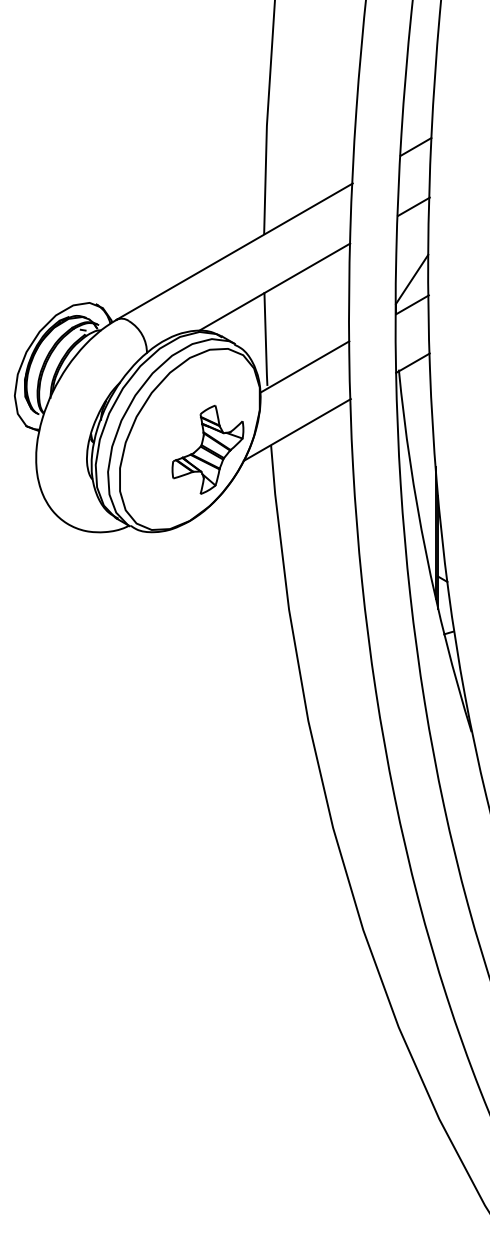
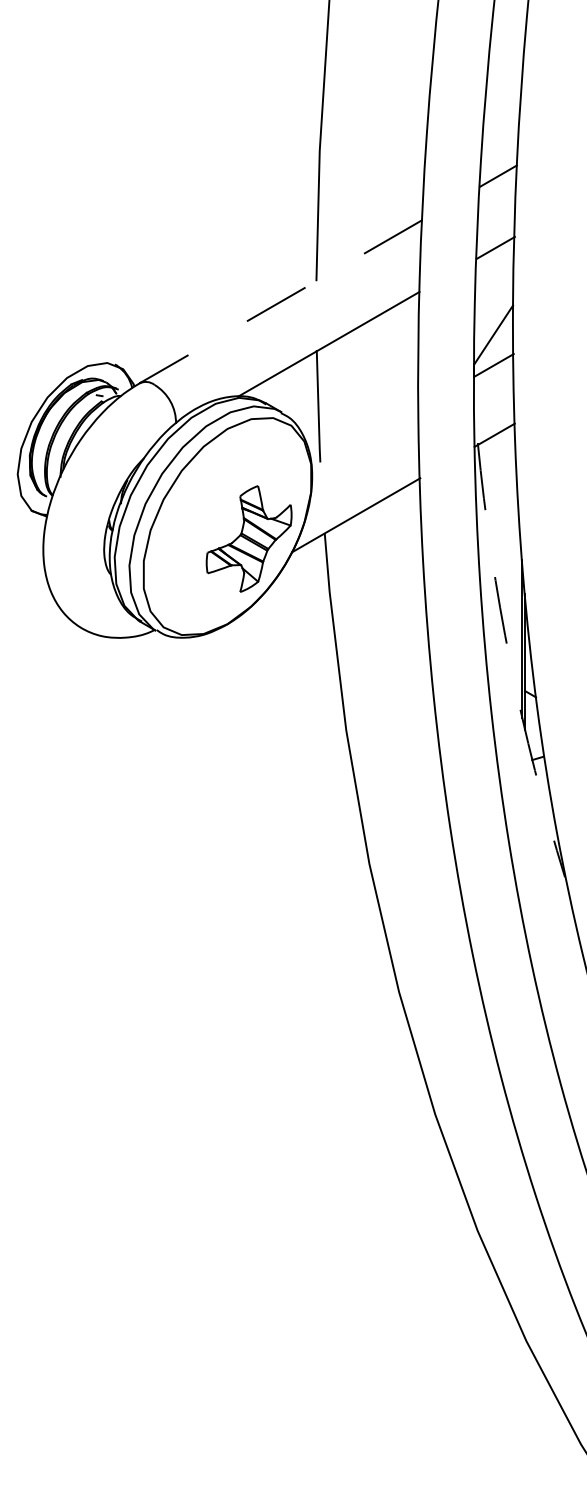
line: (234, 251) -> (280, 301), solid -> dashed
line: (304, 366) -> (364, 439), removed
arc: (426, 552) -> (510, 662), solid -> dashed

